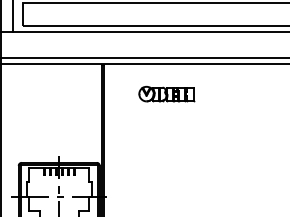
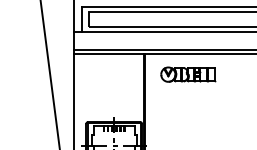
part: (167, 93) -> (188, 74), size x1.43

